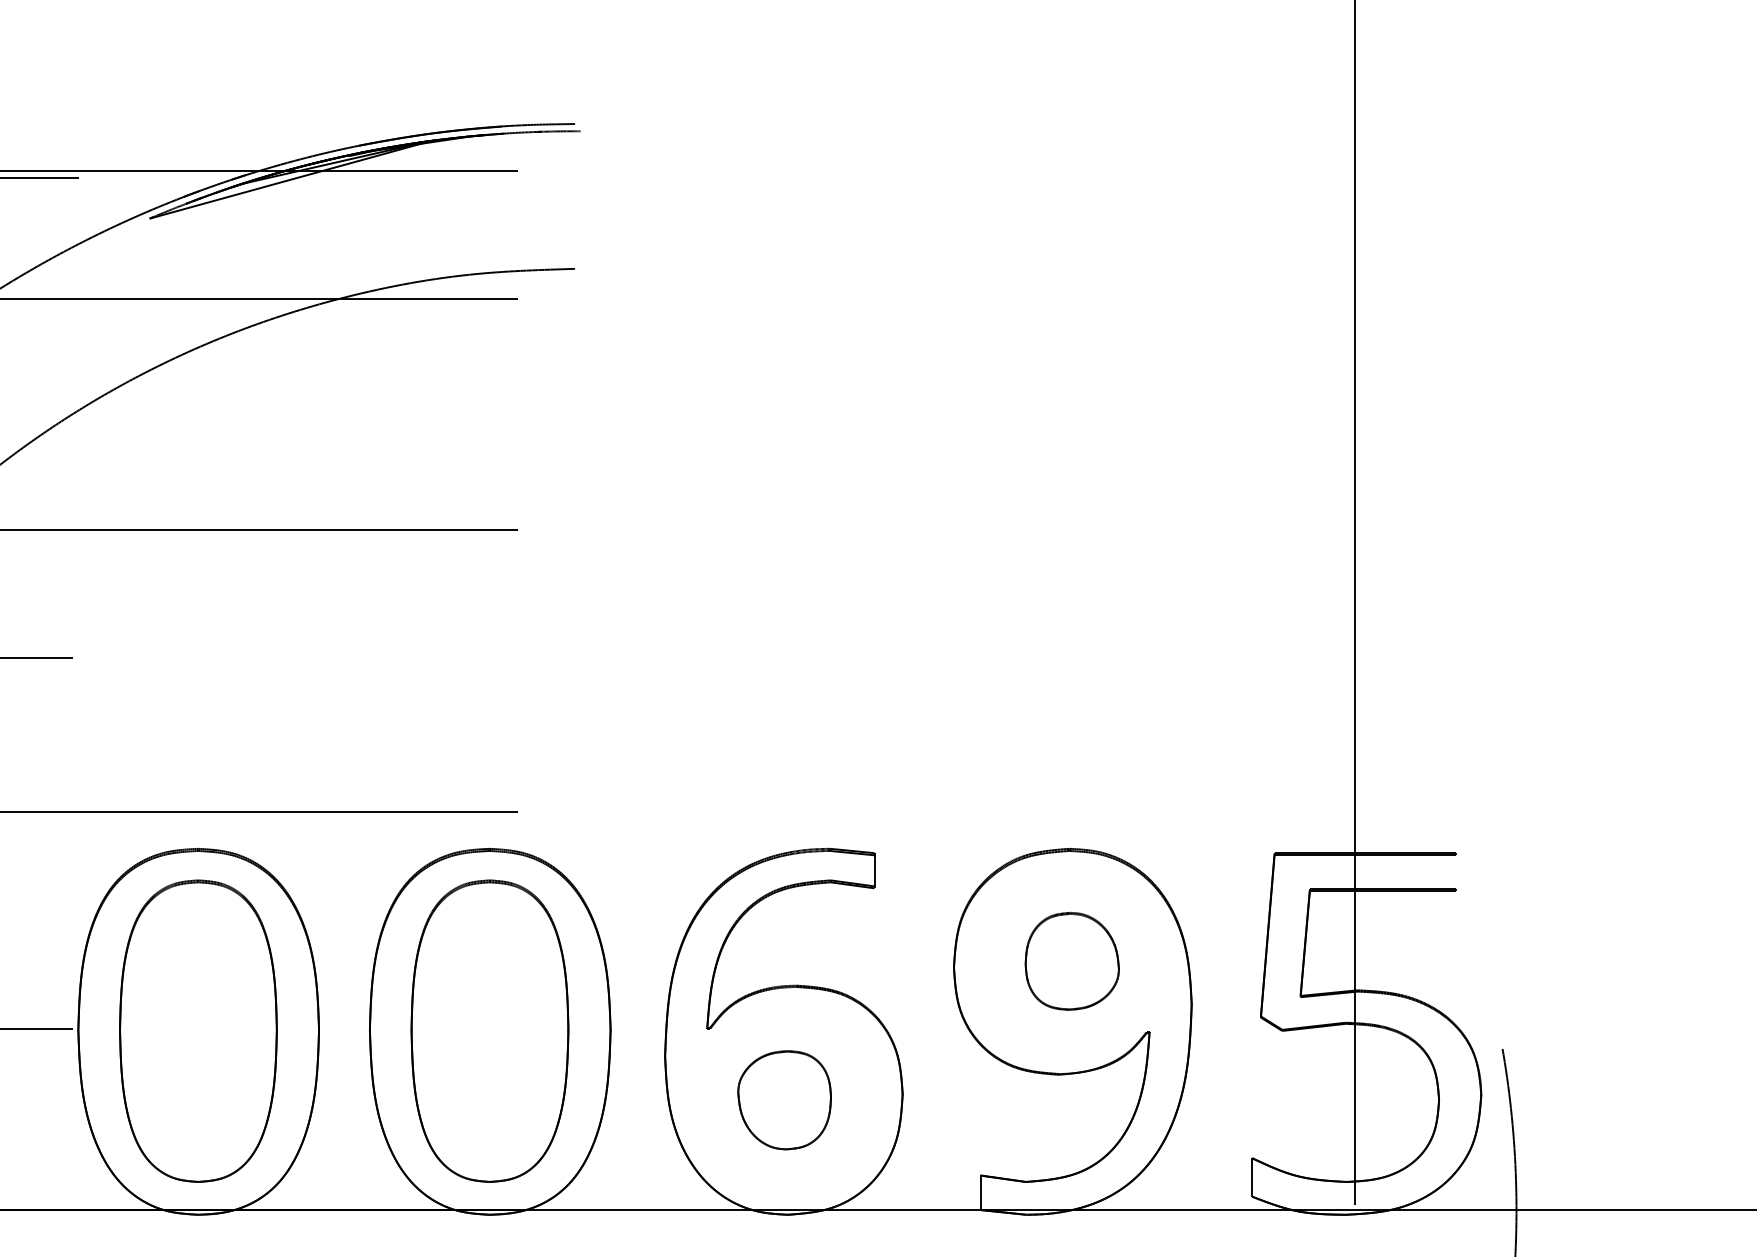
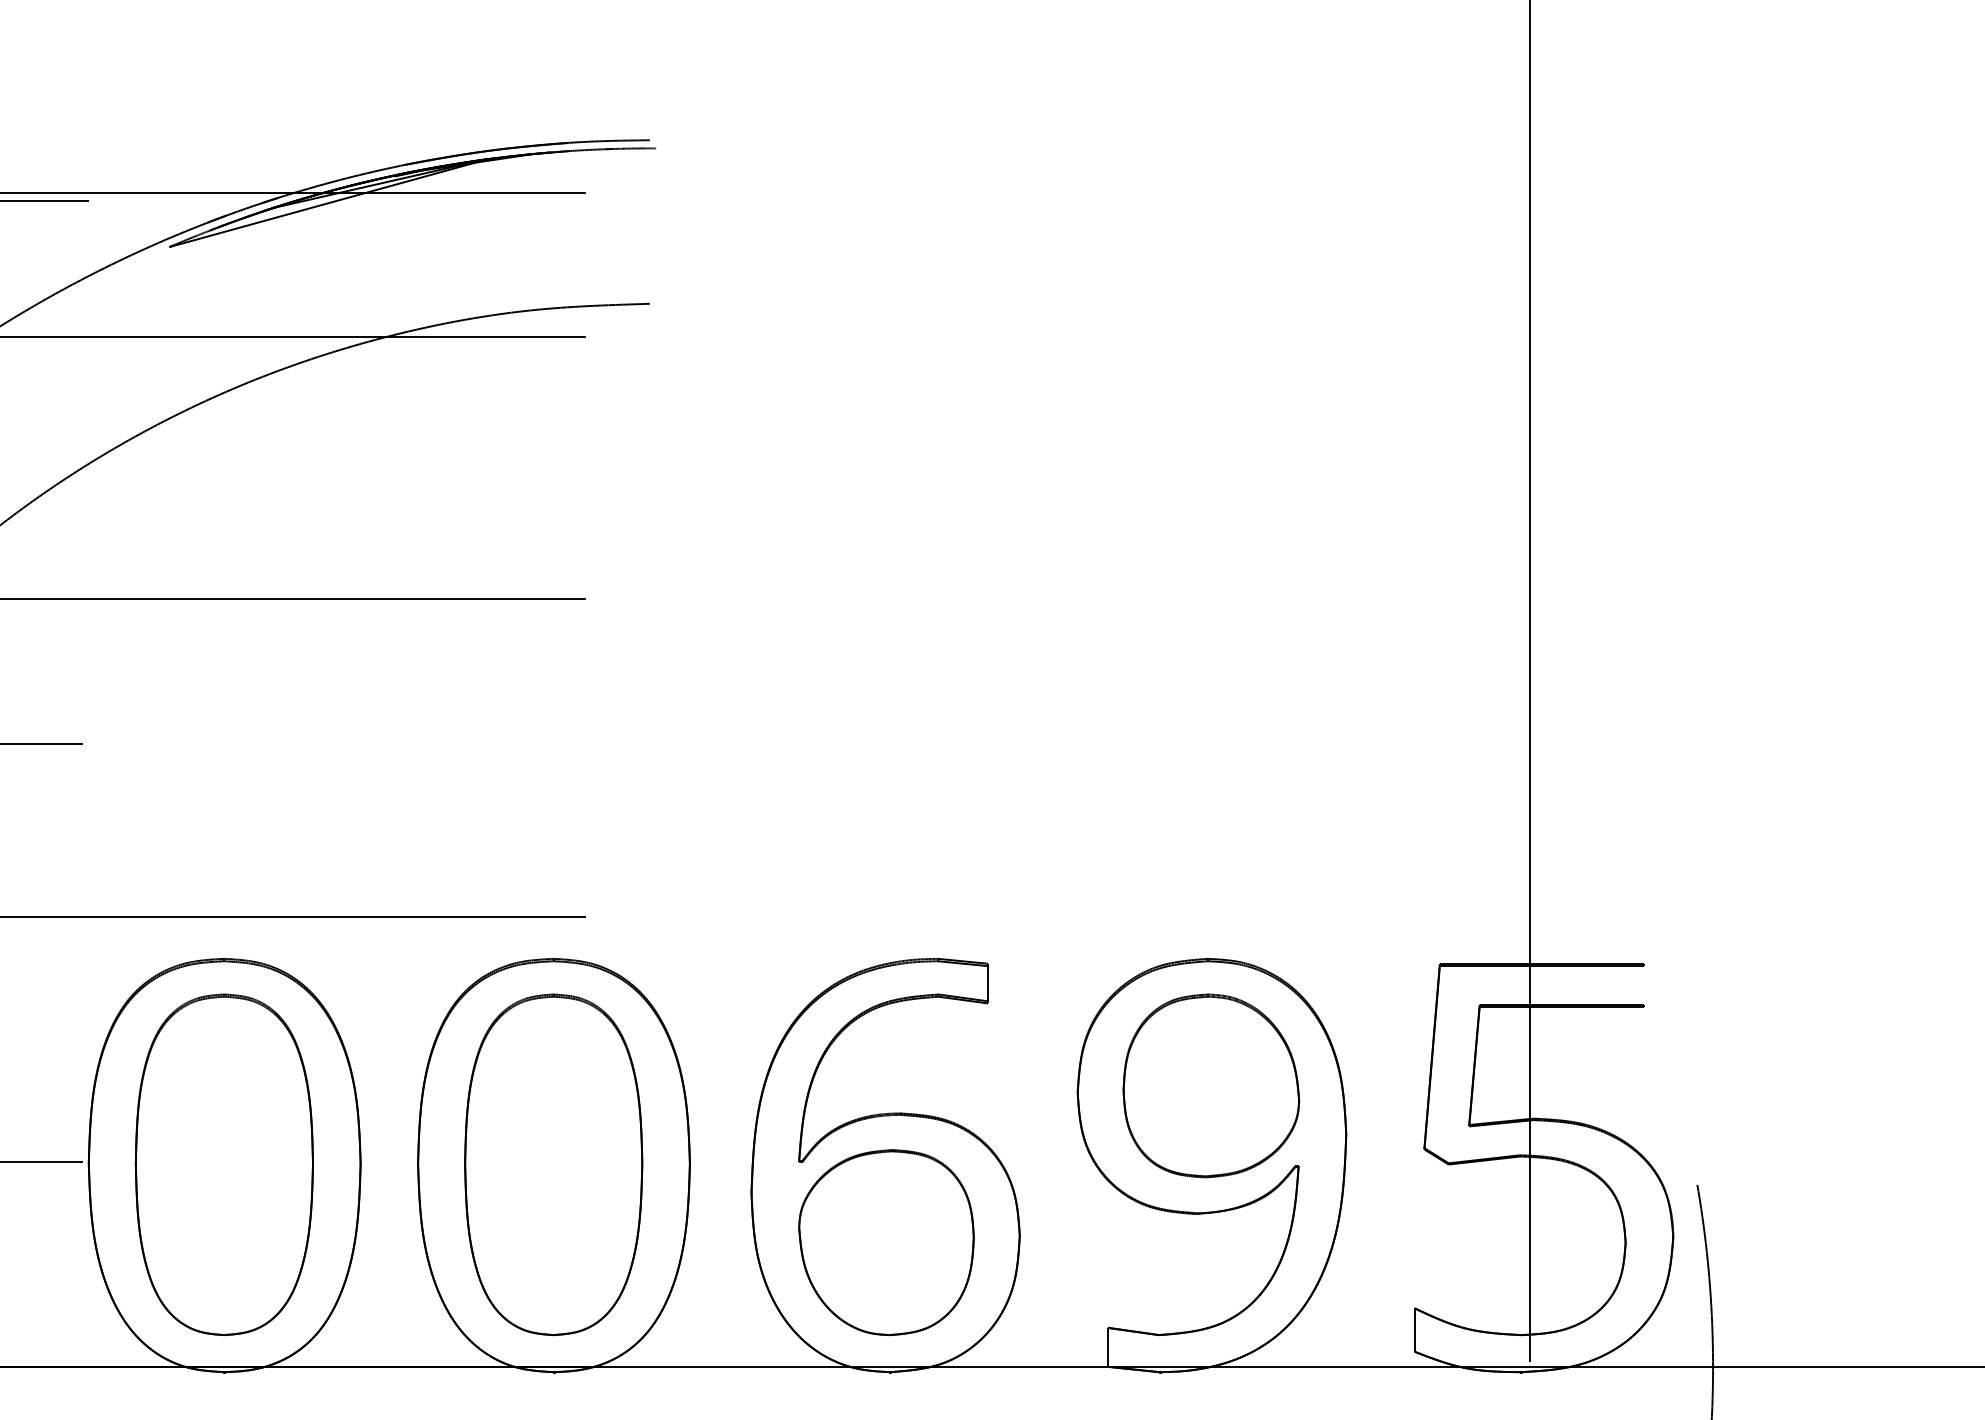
part: (1072, 960) -> (1211, 1085), size x1.67
part: (784, 1099) -> (886, 1242), size x1.67

